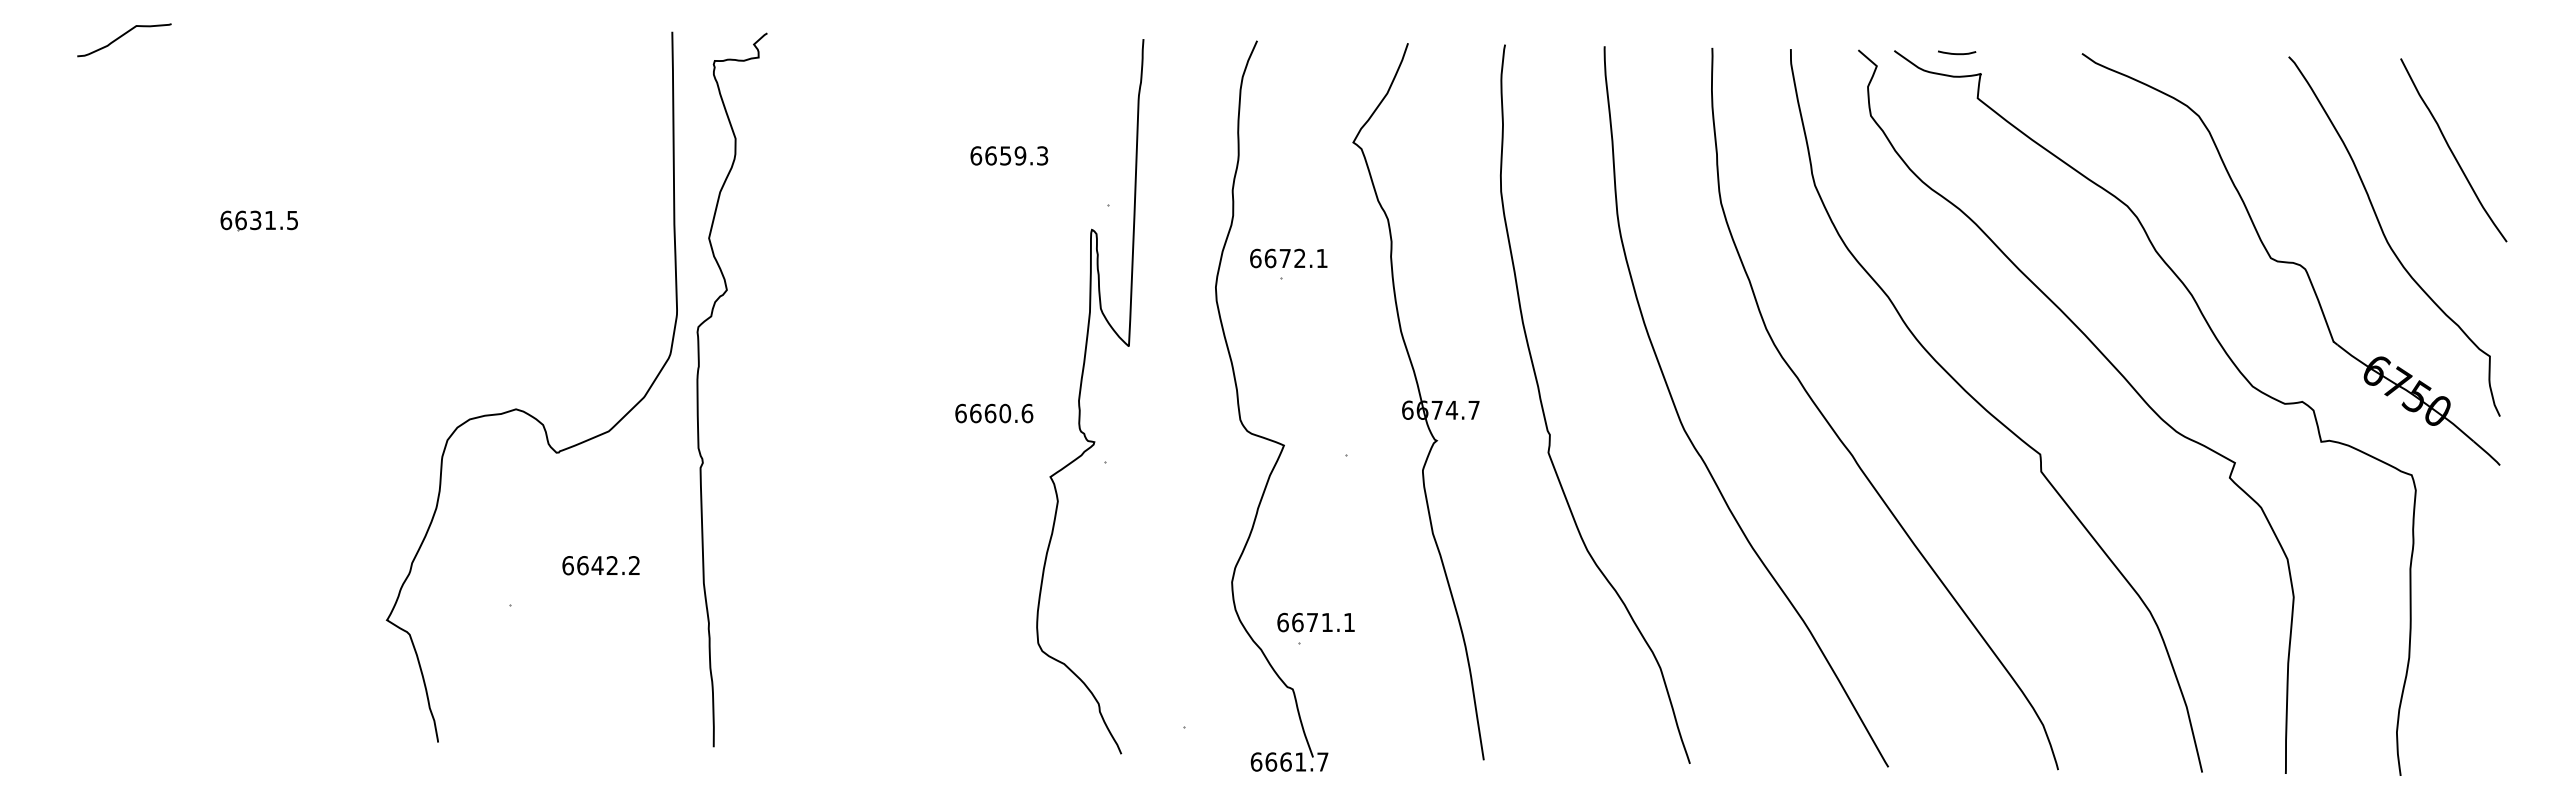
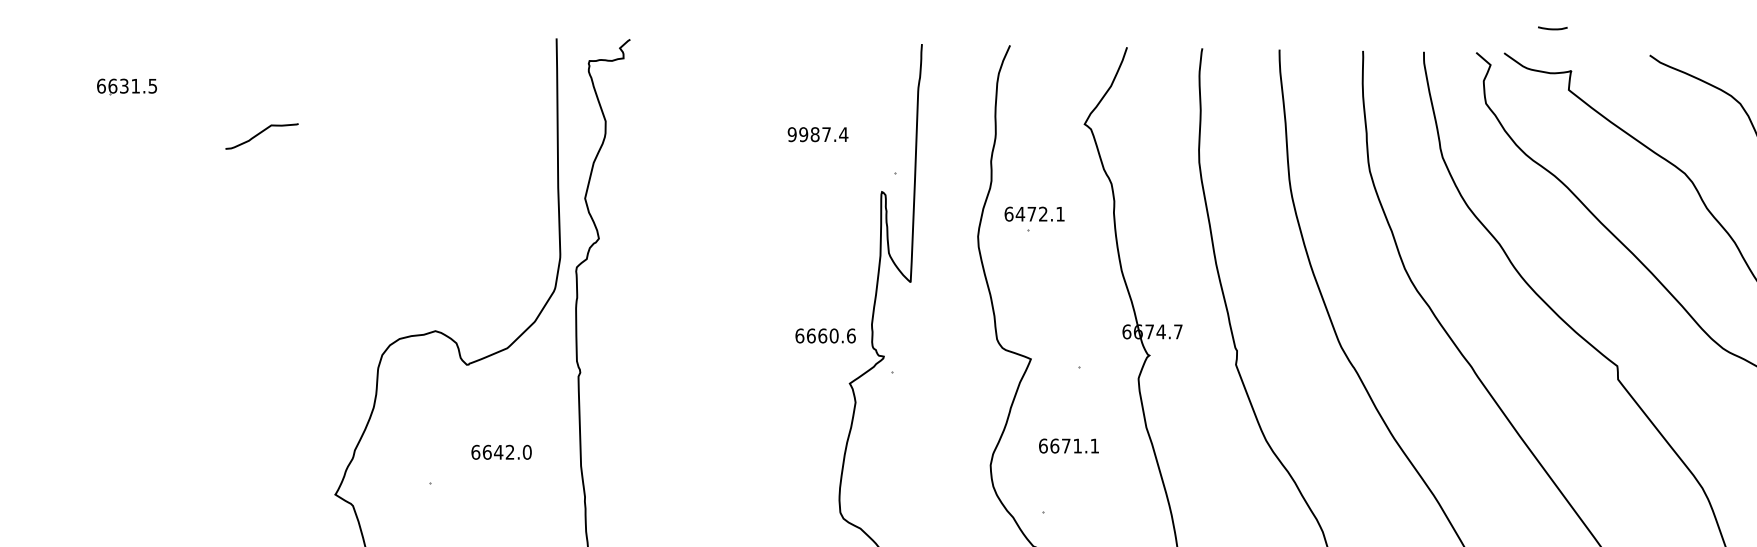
curve: (121, 37) -> (259, 134), moved
curve: (1957, 53) -> (1553, 28), moved
text: (1009, 155) -> (818, 134), 6659.3 -> 9987.4
part: (258, 220) -> (126, 86), moved
text: (1270, 258) -> (1020, 214), 6672.1 -> 6472.1
text: (994, 413) -> (825, 335), moved
text: (634, 565) -> (527, 452), 6642.2 -> 6642.0
text: (1315, 622) -> (1068, 446), moved

